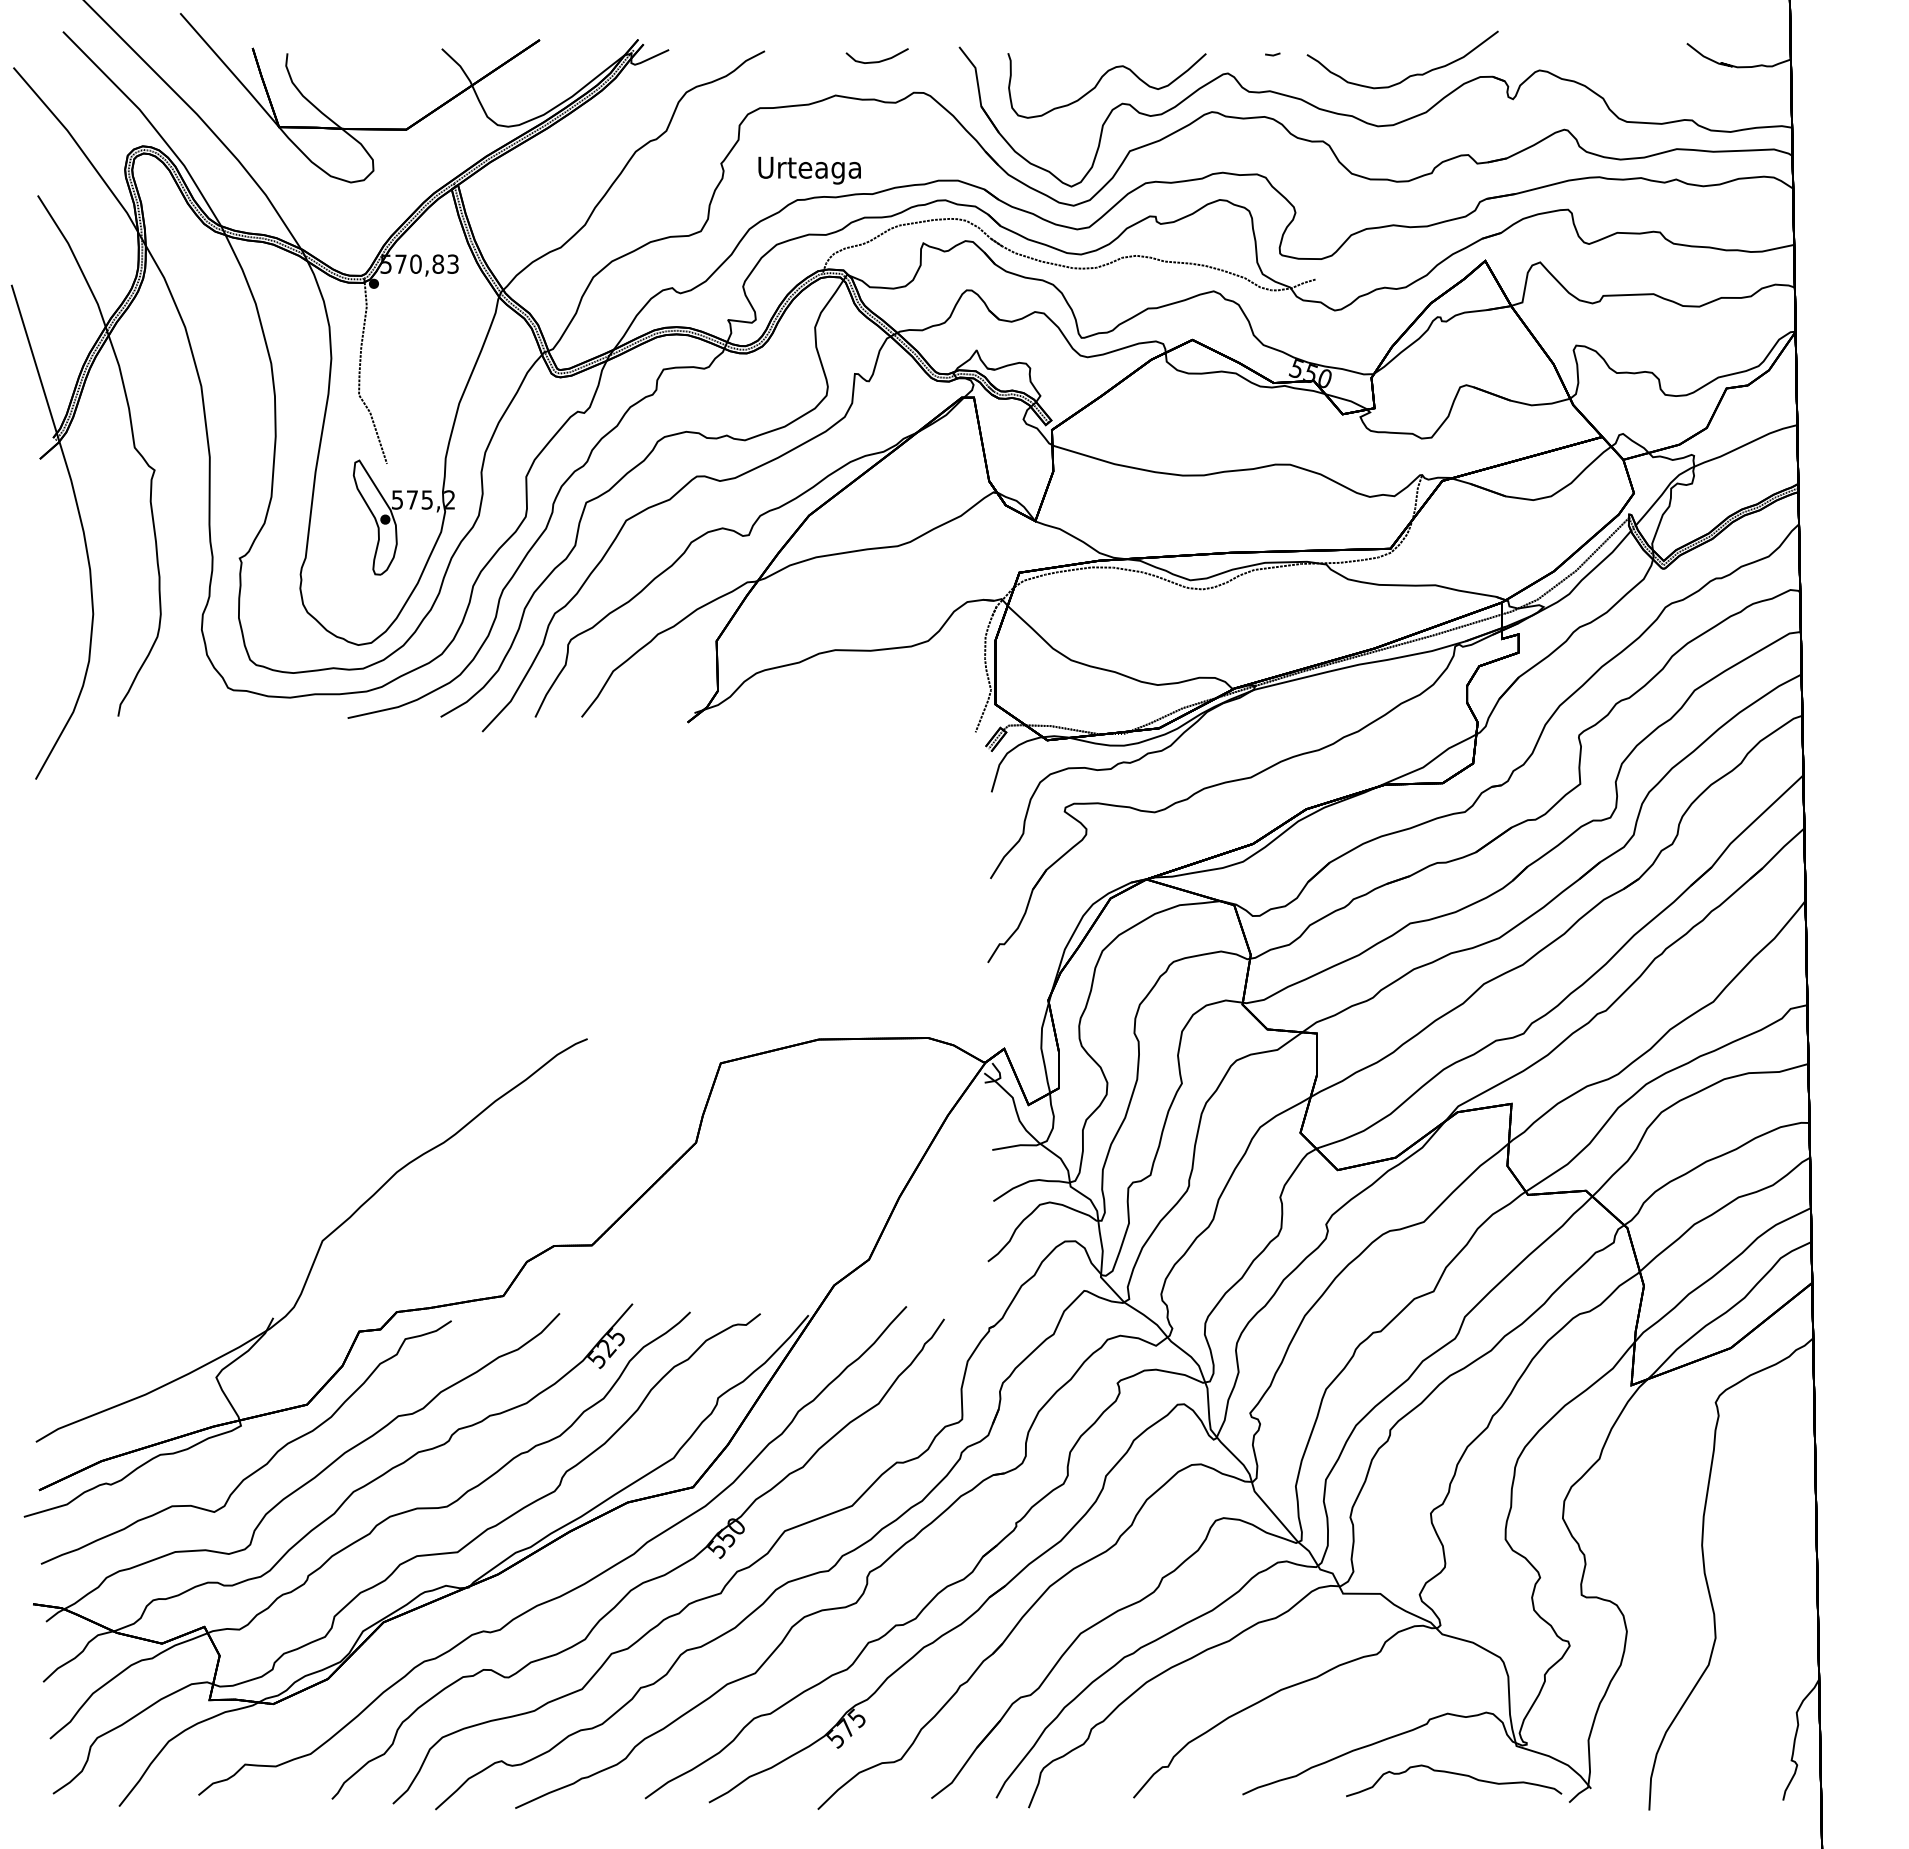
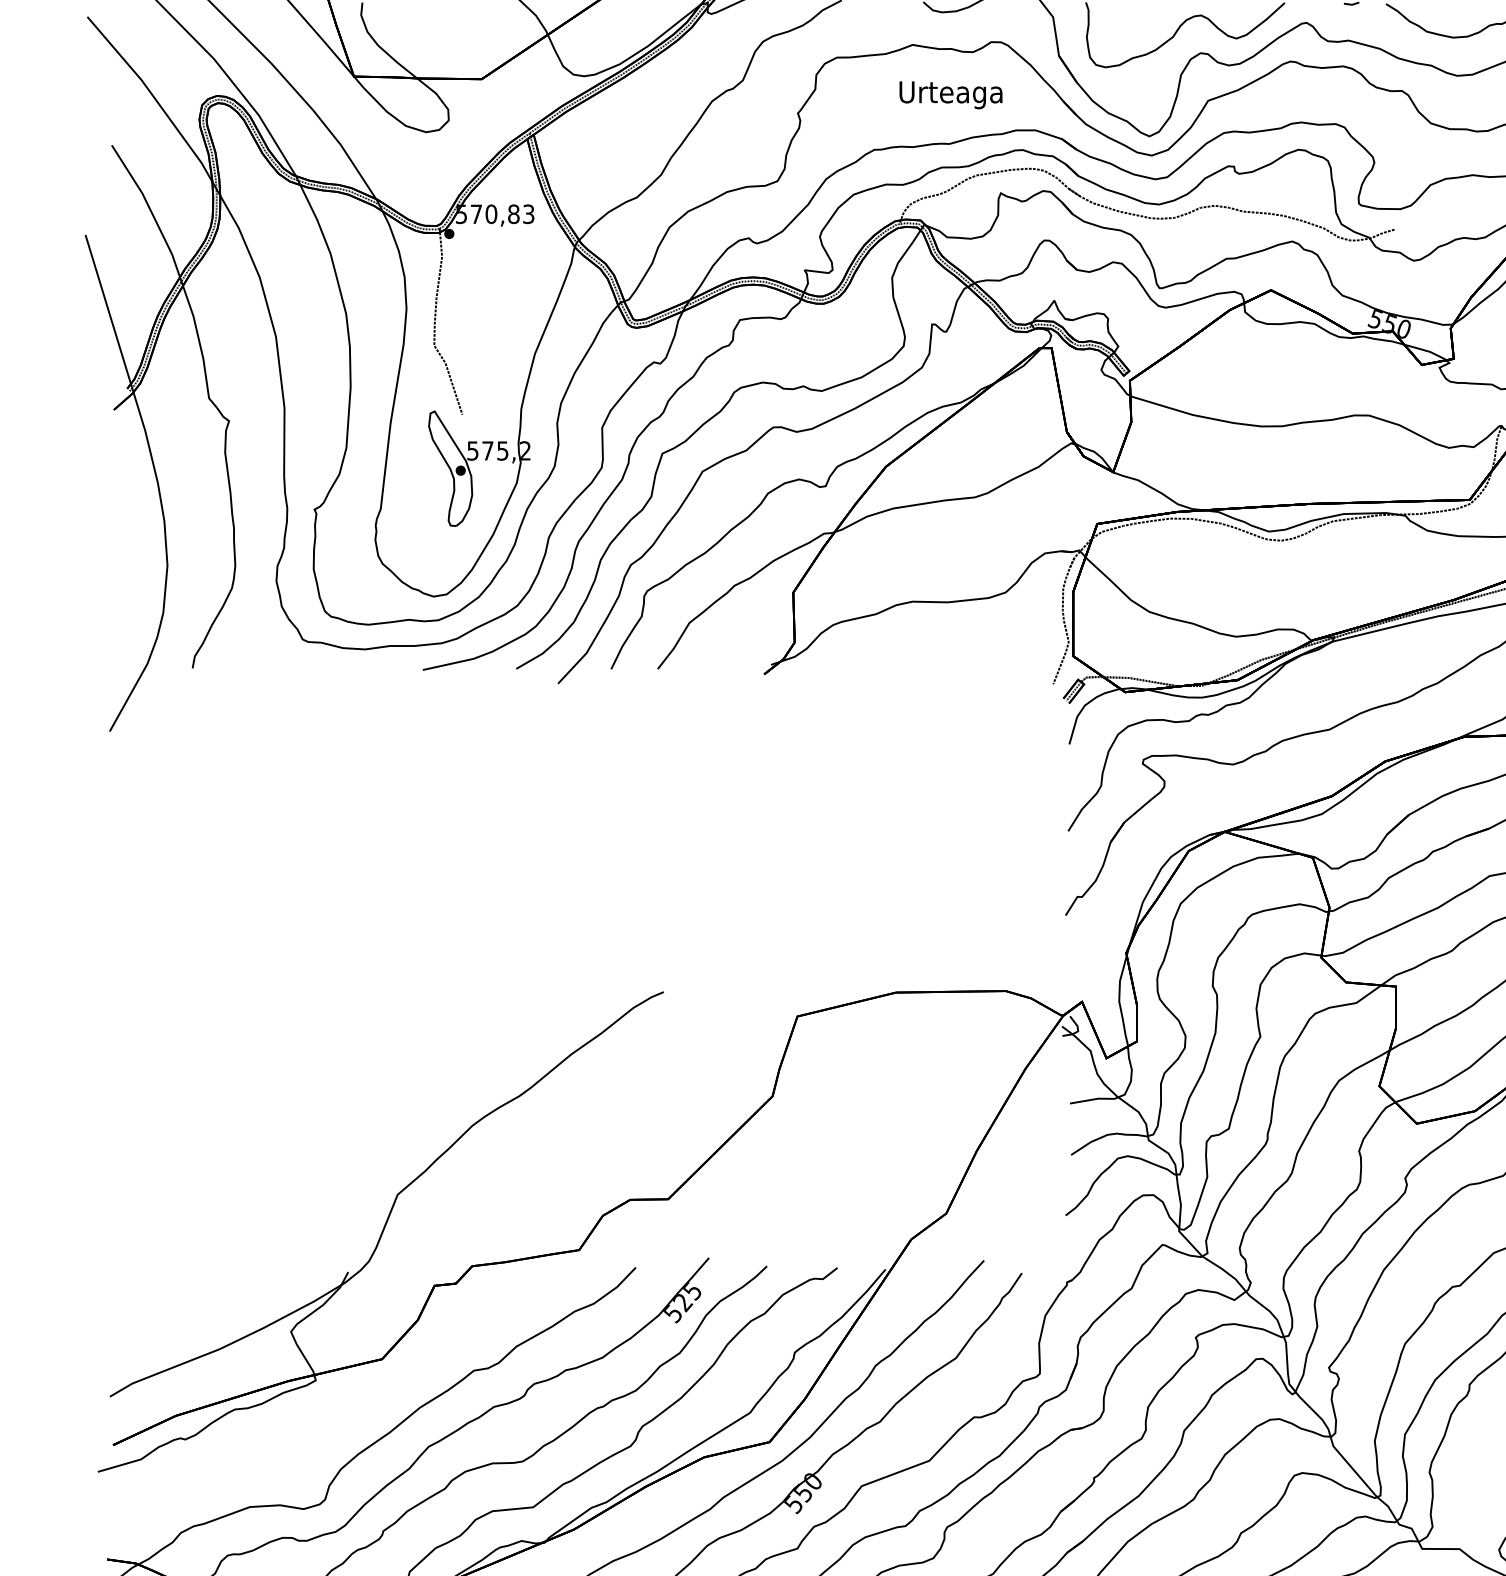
text: (809, 170) -> (950, 95), moved
curve: (262, 1465) -> (337, 1420), removed

